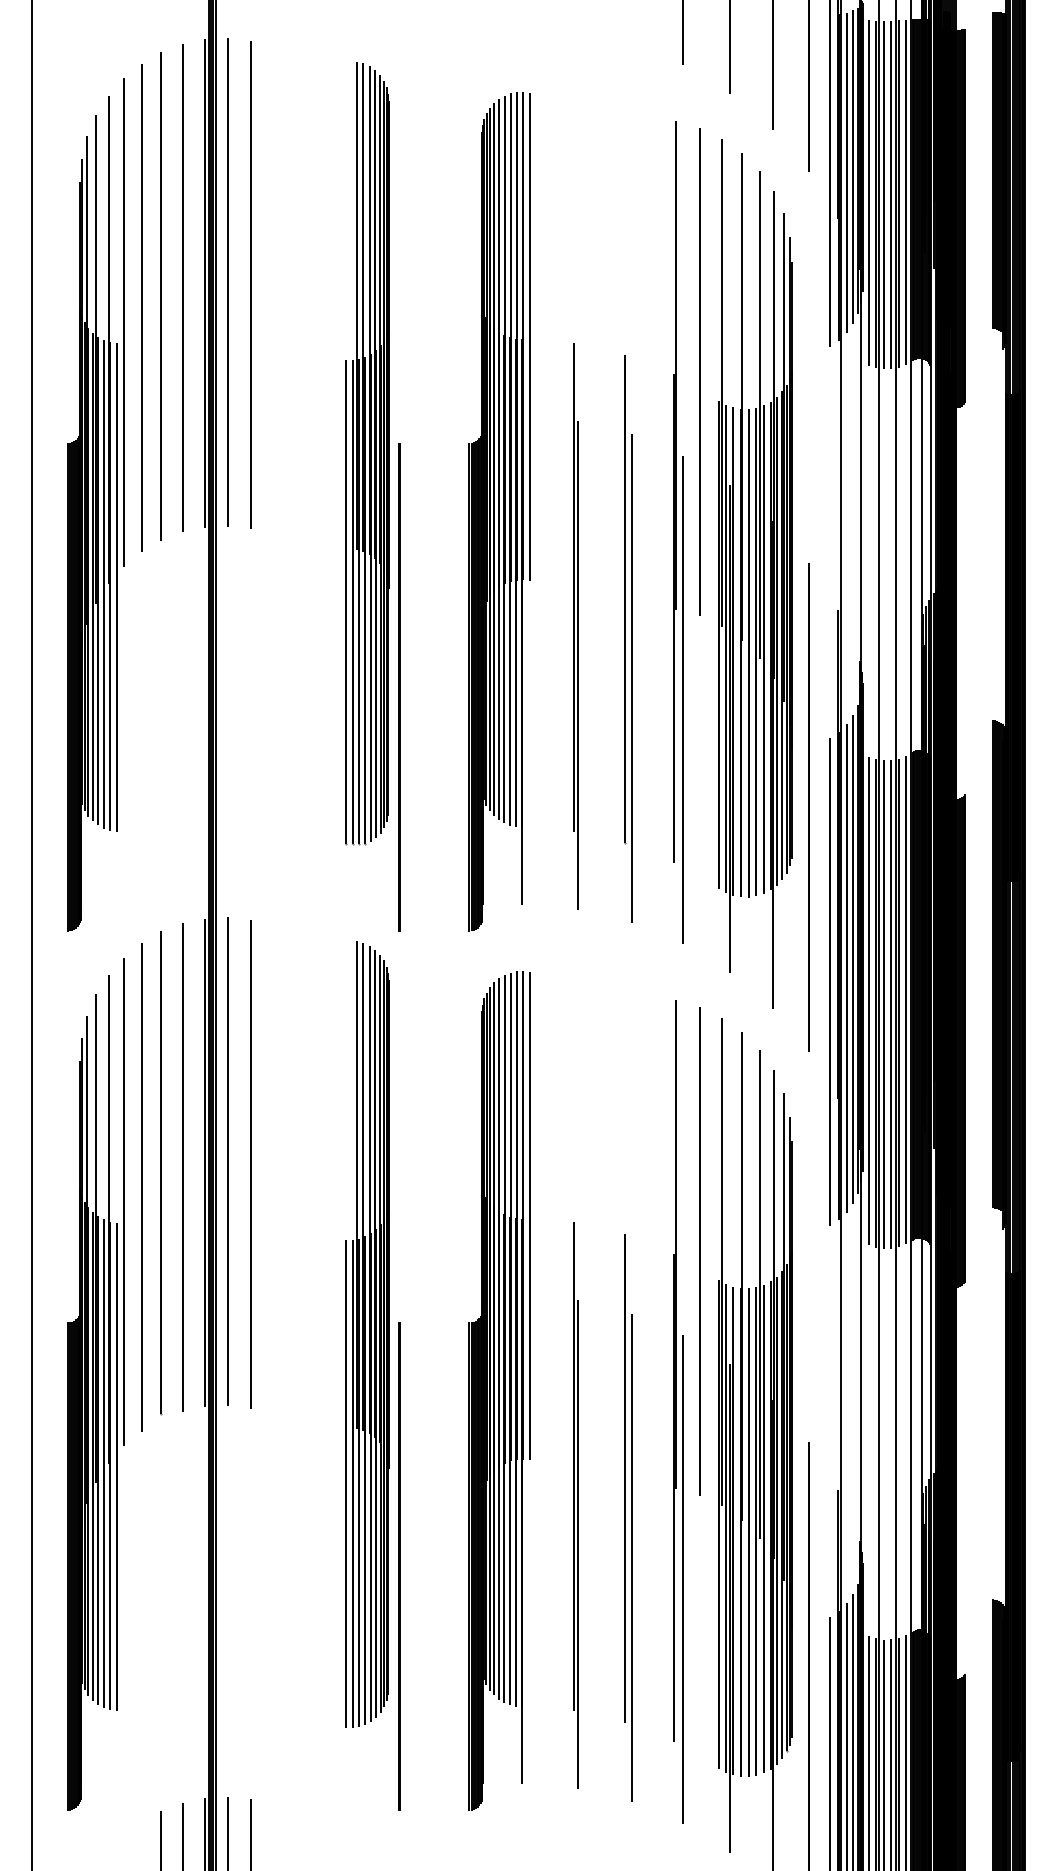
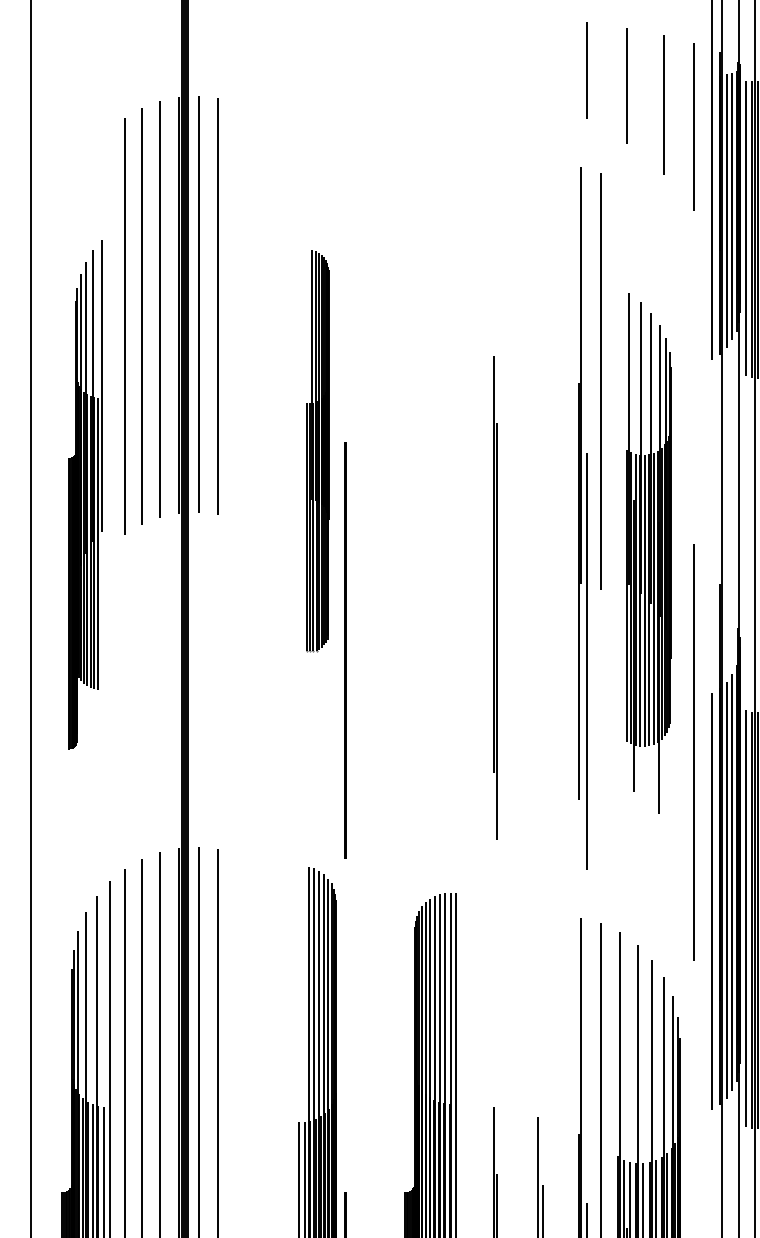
part: (367, 453) -> (317, 450), size x0.6
part: (95, 504) -> (85, 494), size x0.7
part: (499, 511) -> (430, 500), removed
part: (755, 573) -> (648, 553), size x0.7
part: (628, 638) -> (540, 608), removed

